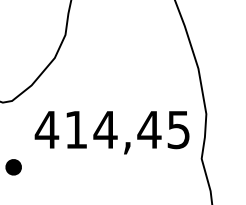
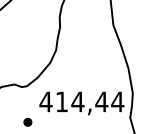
text: (178, 129) -> (117, 101), 414,45 -> 414,44

